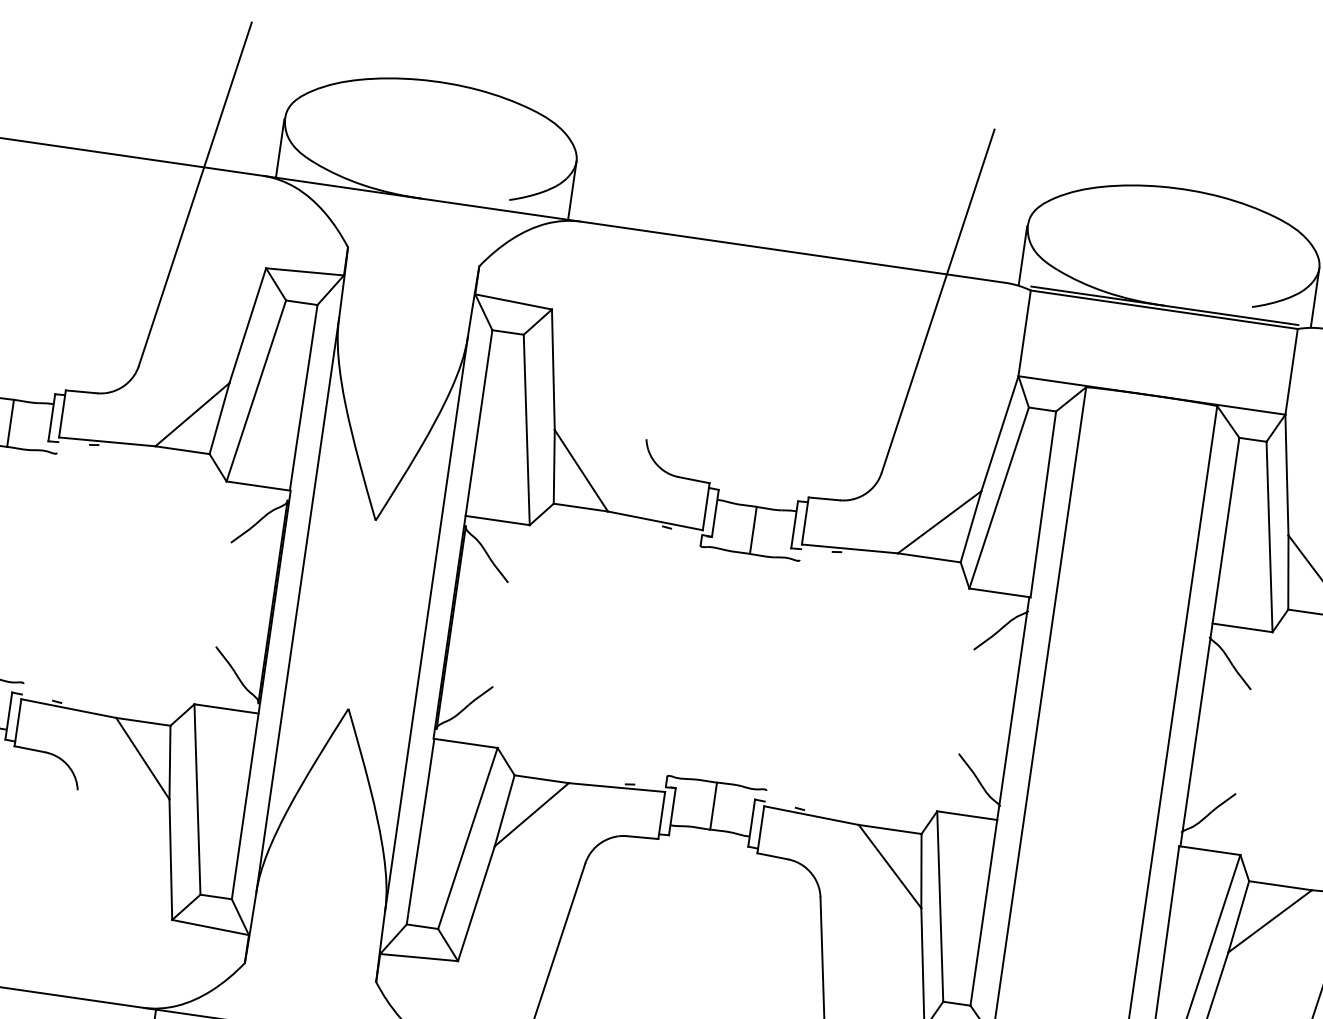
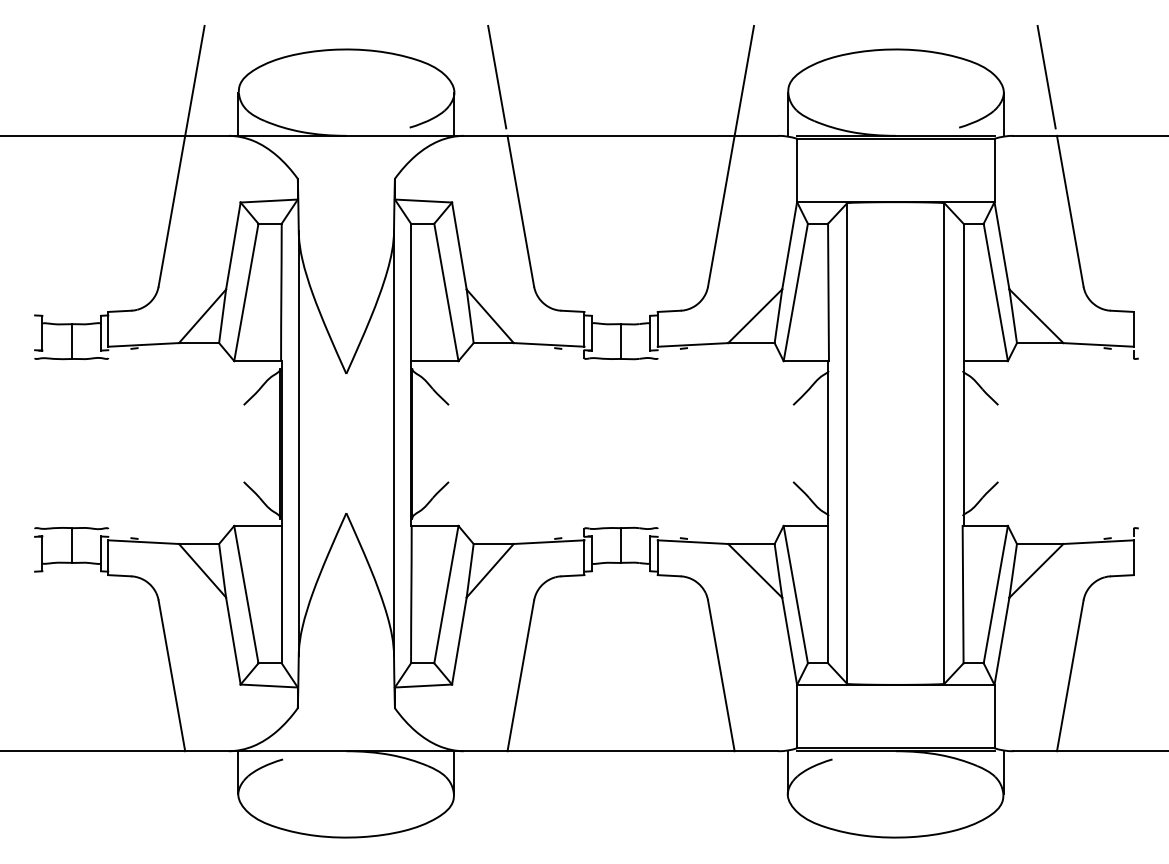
line: (637, 147) -> (497, 76), added
line: (642, 333) -> (520, 210), added
line: (80, 894) -> (171, 675), added

